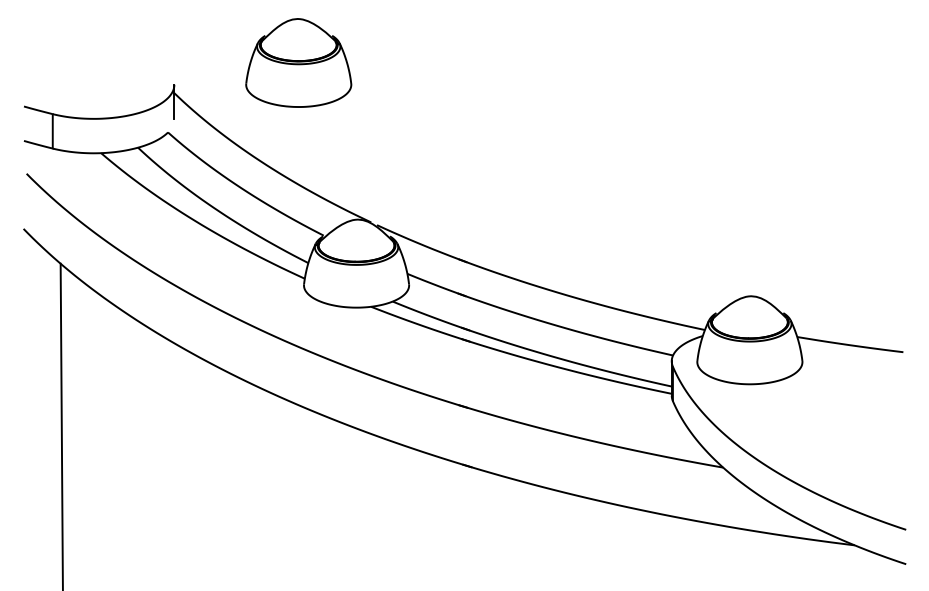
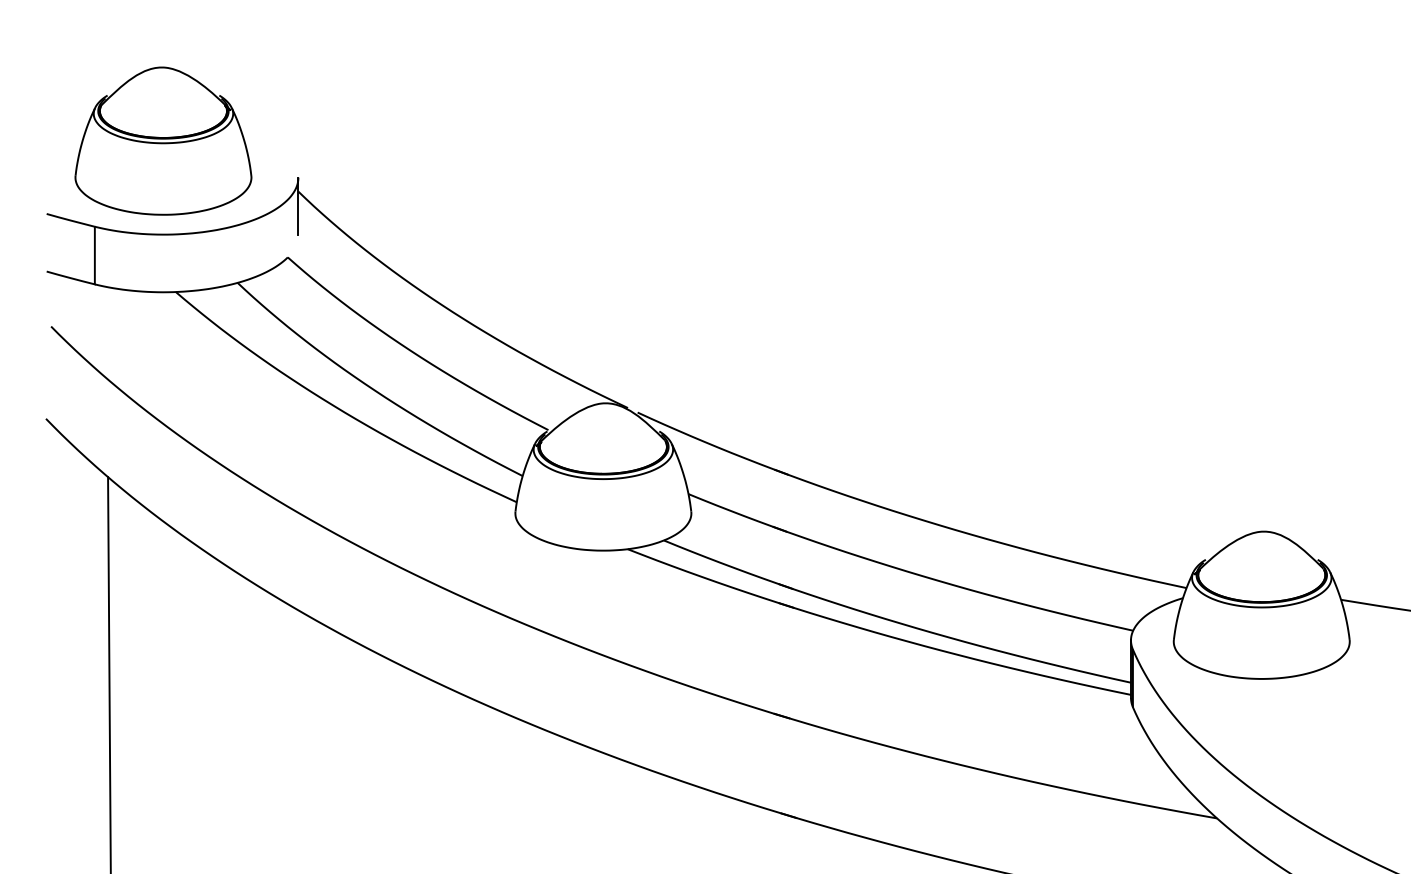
part: (298, 62) -> (163, 140), moved

